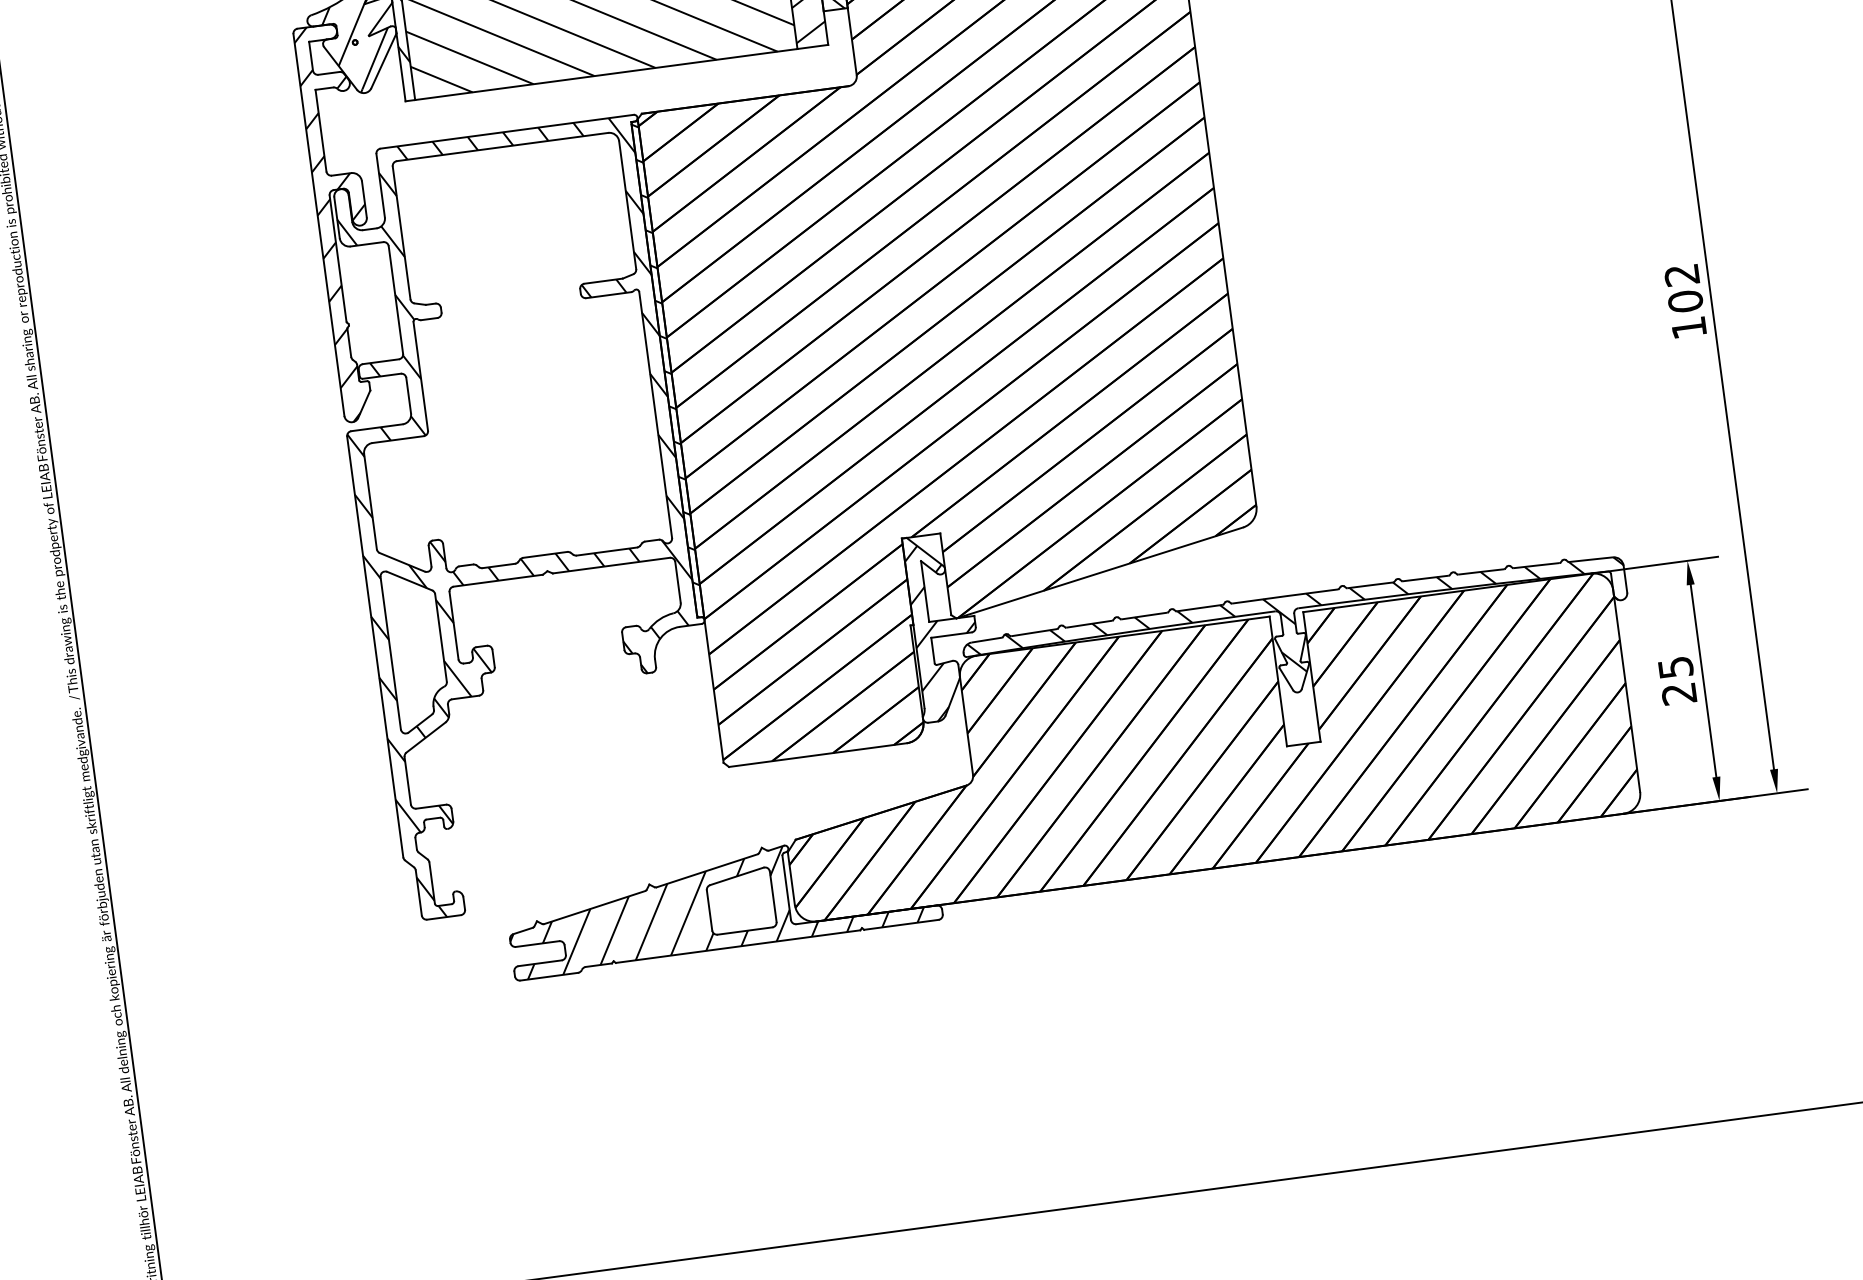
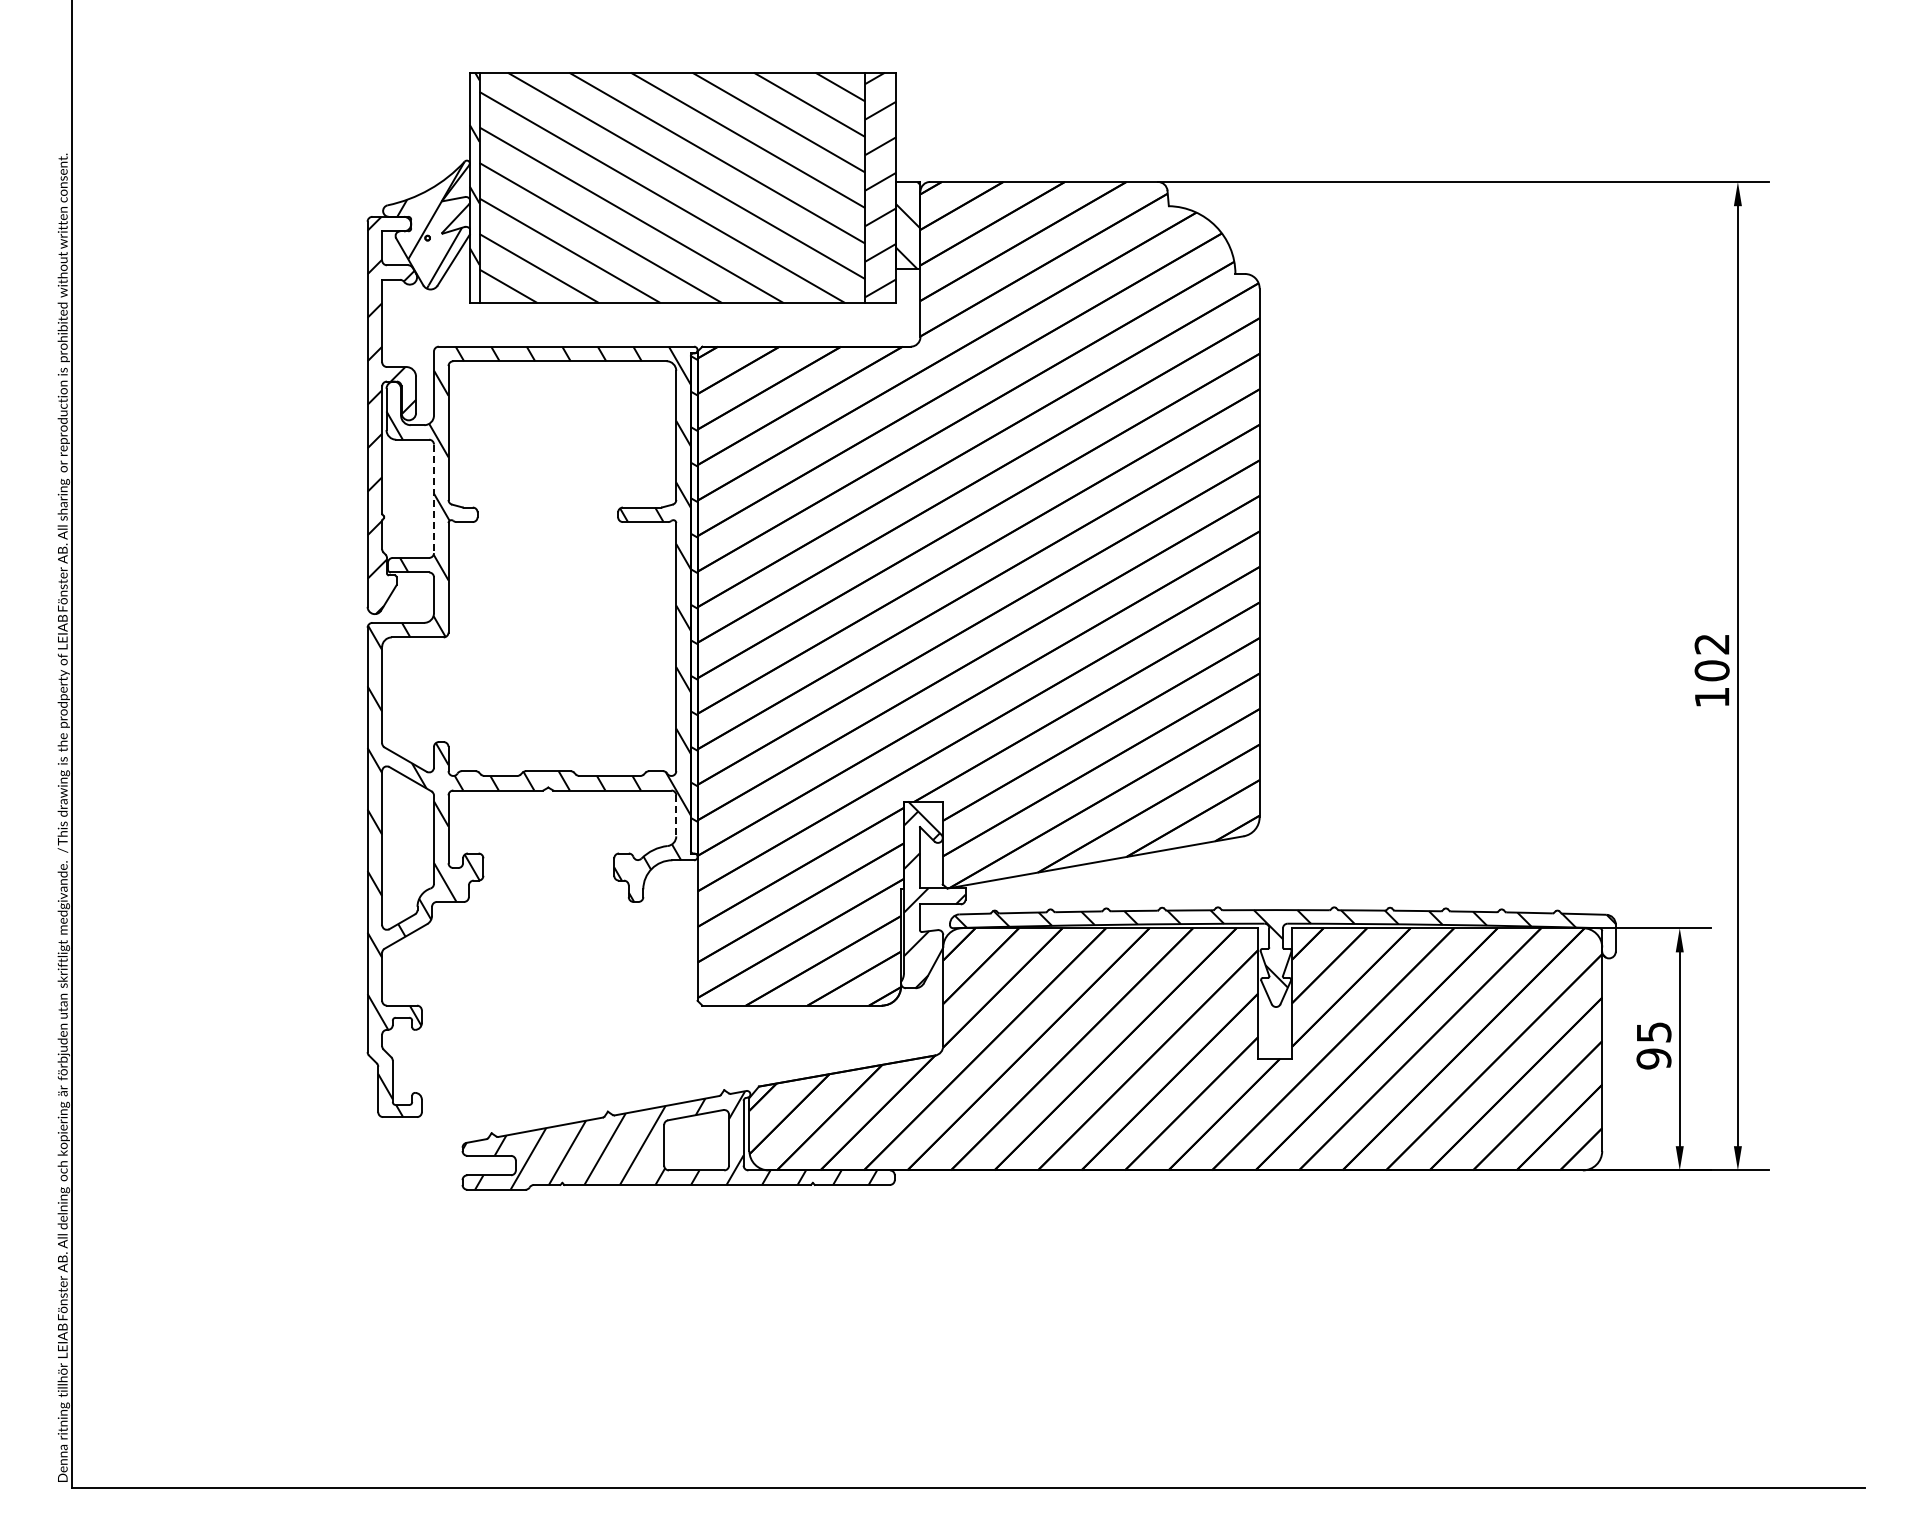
line: (396, 300) -> (434, 499), solid -> dashed
line: (678, 581) -> (676, 815), solid -> dashed
text: (1678, 693) -> (1653, 1058), 25 -> 95

